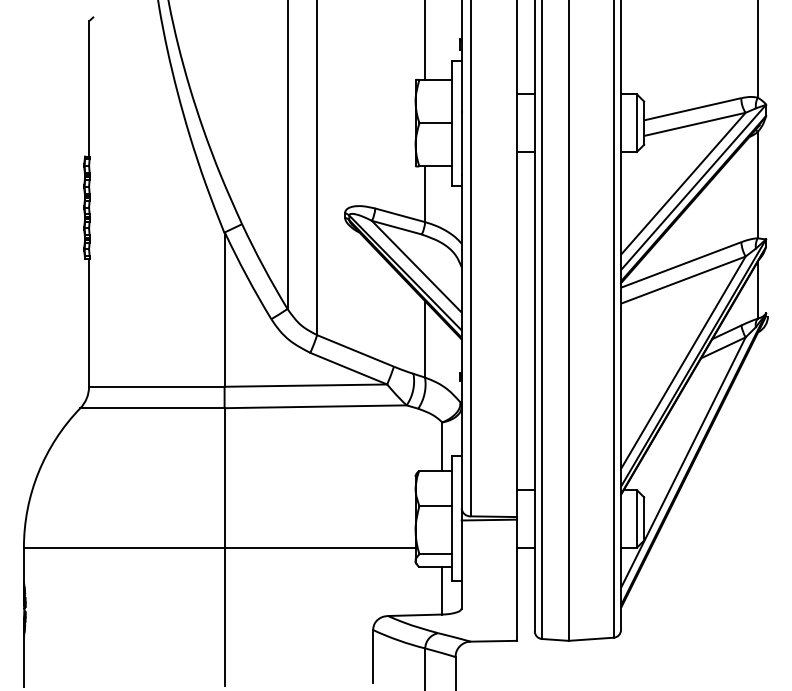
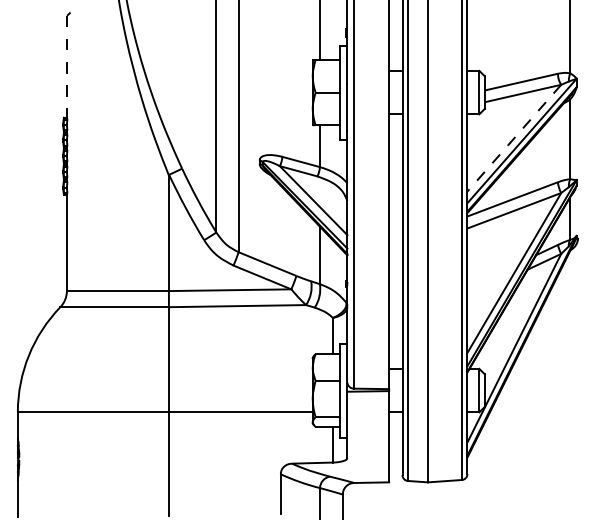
line: (88, 89) -> (66, 67), solid -> dashed
line: (683, 184) -> (514, 138), solid -> dashed

